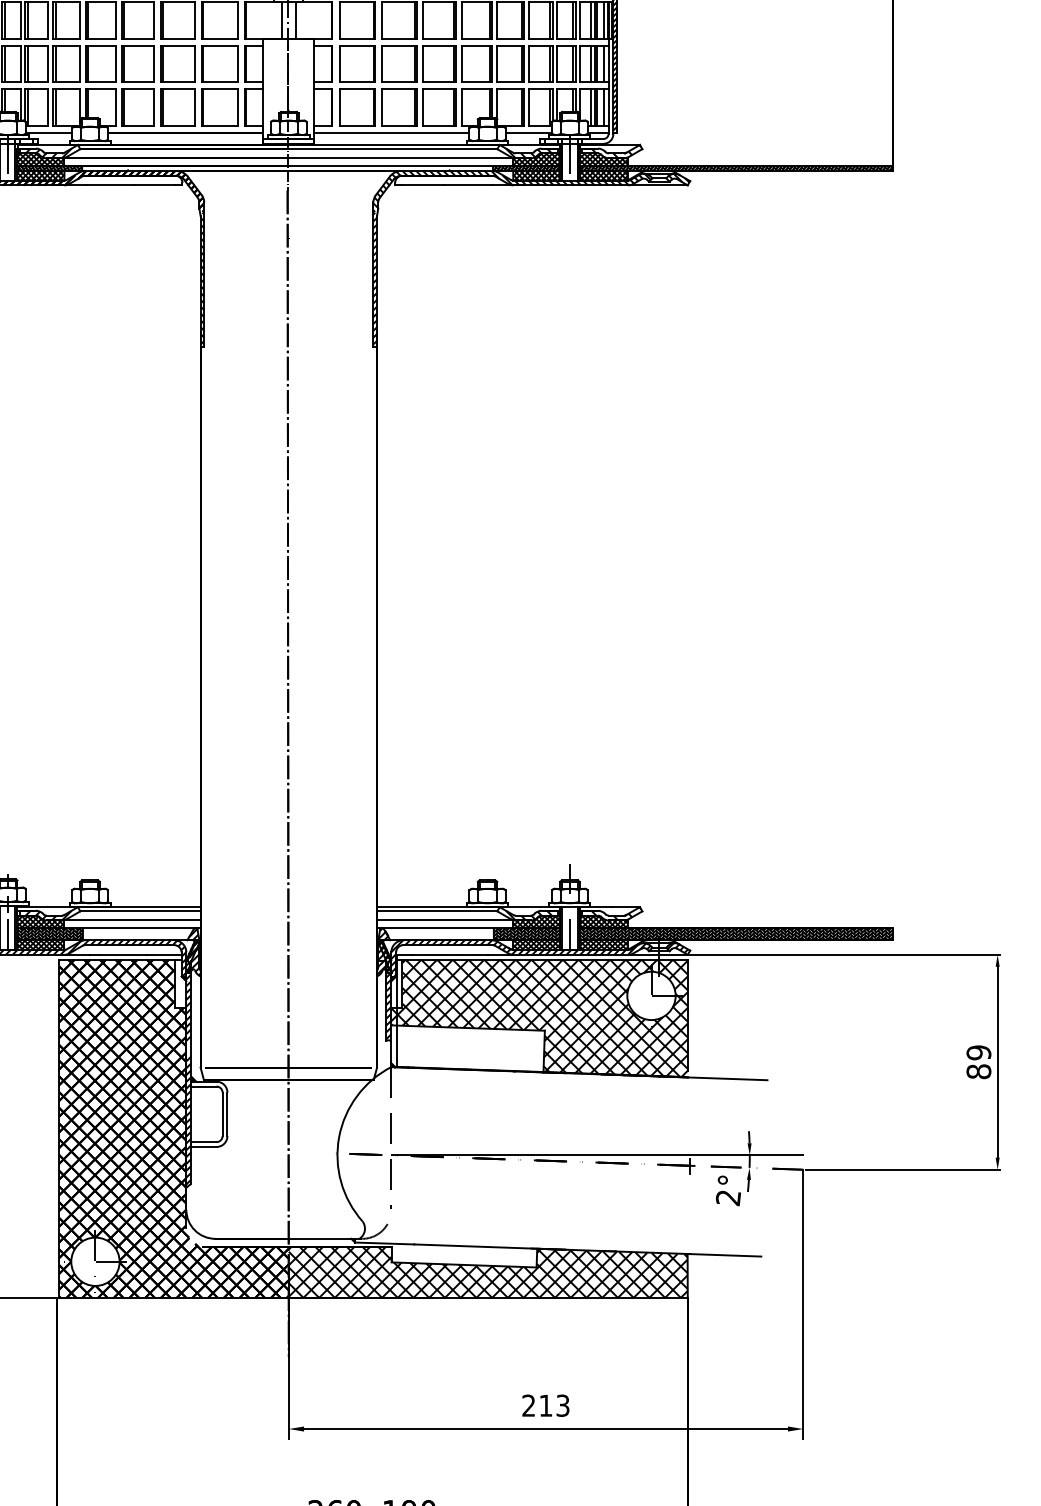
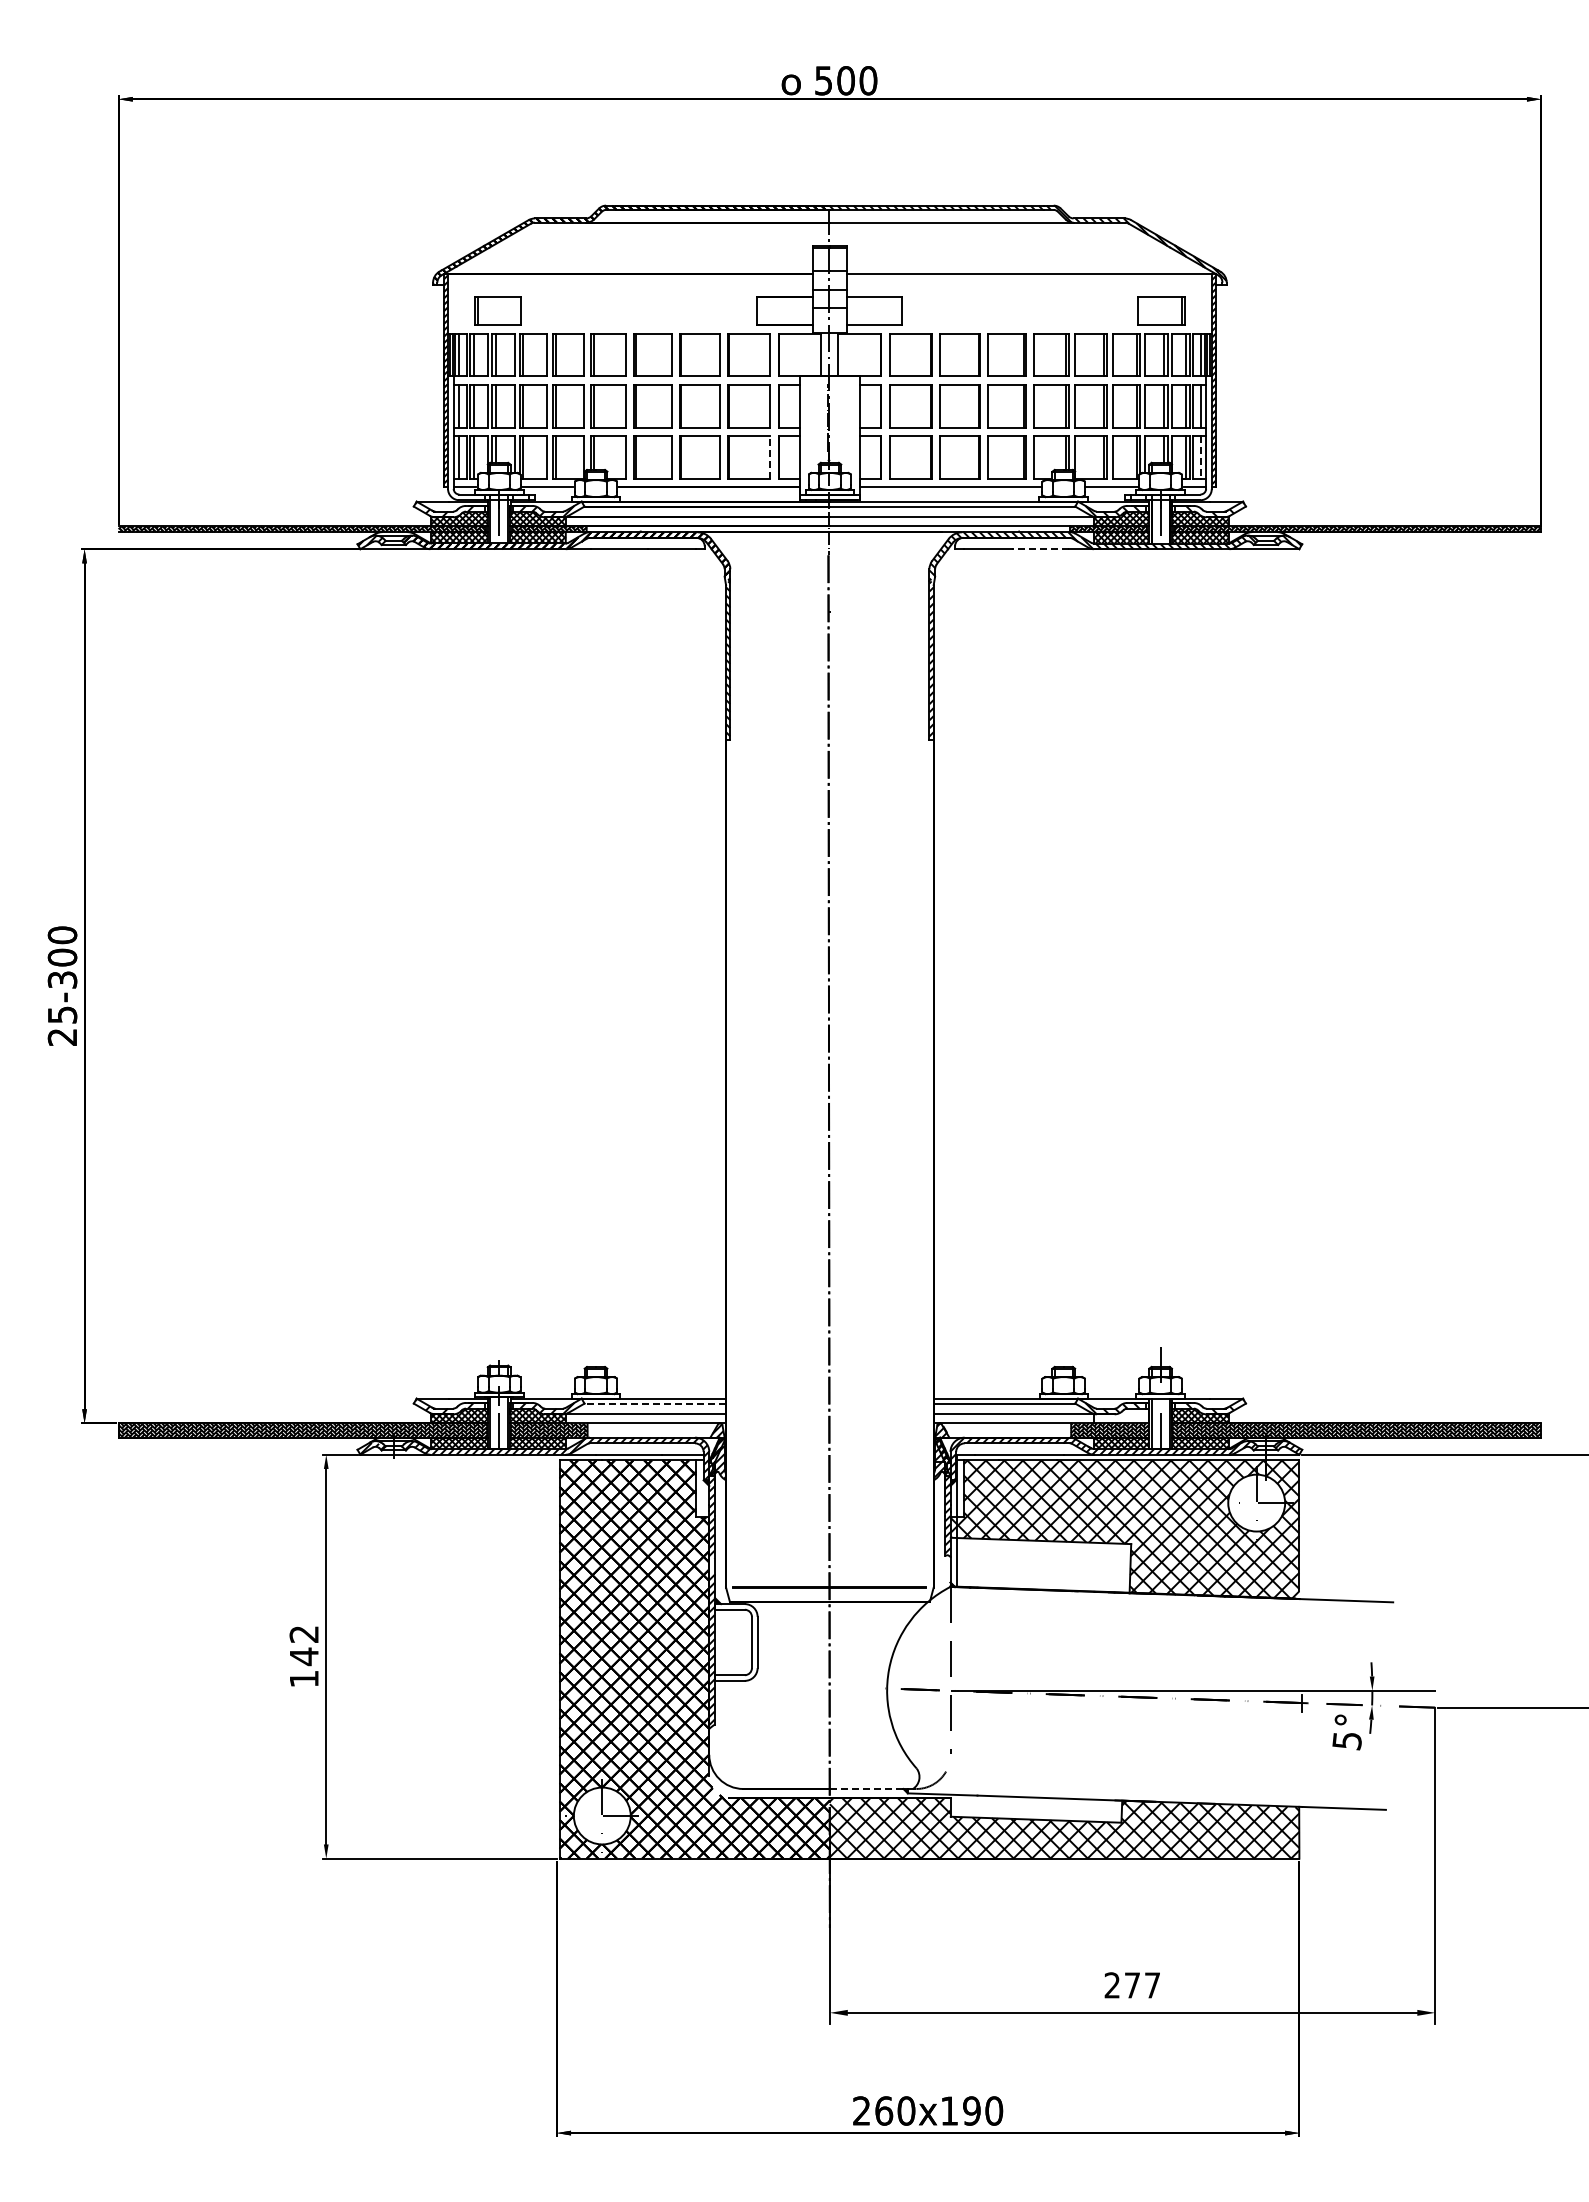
line: (238, 107) -> (770, 457), solid -> dashed
line: (604, 108) -> (1201, 458), solid -> dashed
line: (466, 185) -> (1039, 549), solid -> dashed
line: (140, 911) -> (655, 1403), solid -> dashed
hatch: (536, 921) -> (1121, 1415), removed
text: (728, 1198) -> (1347, 1741), 2° -> 5°
line: (319, 1238) -> (866, 1788), solid -> dashed
text: (554, 1405) -> (1142, 1985), 213 -> 277

